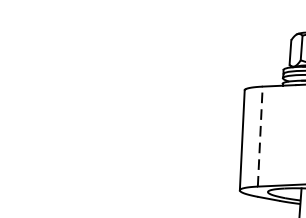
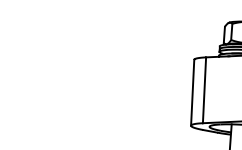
line: (260, 136) -> (204, 90), dashed -> solid

